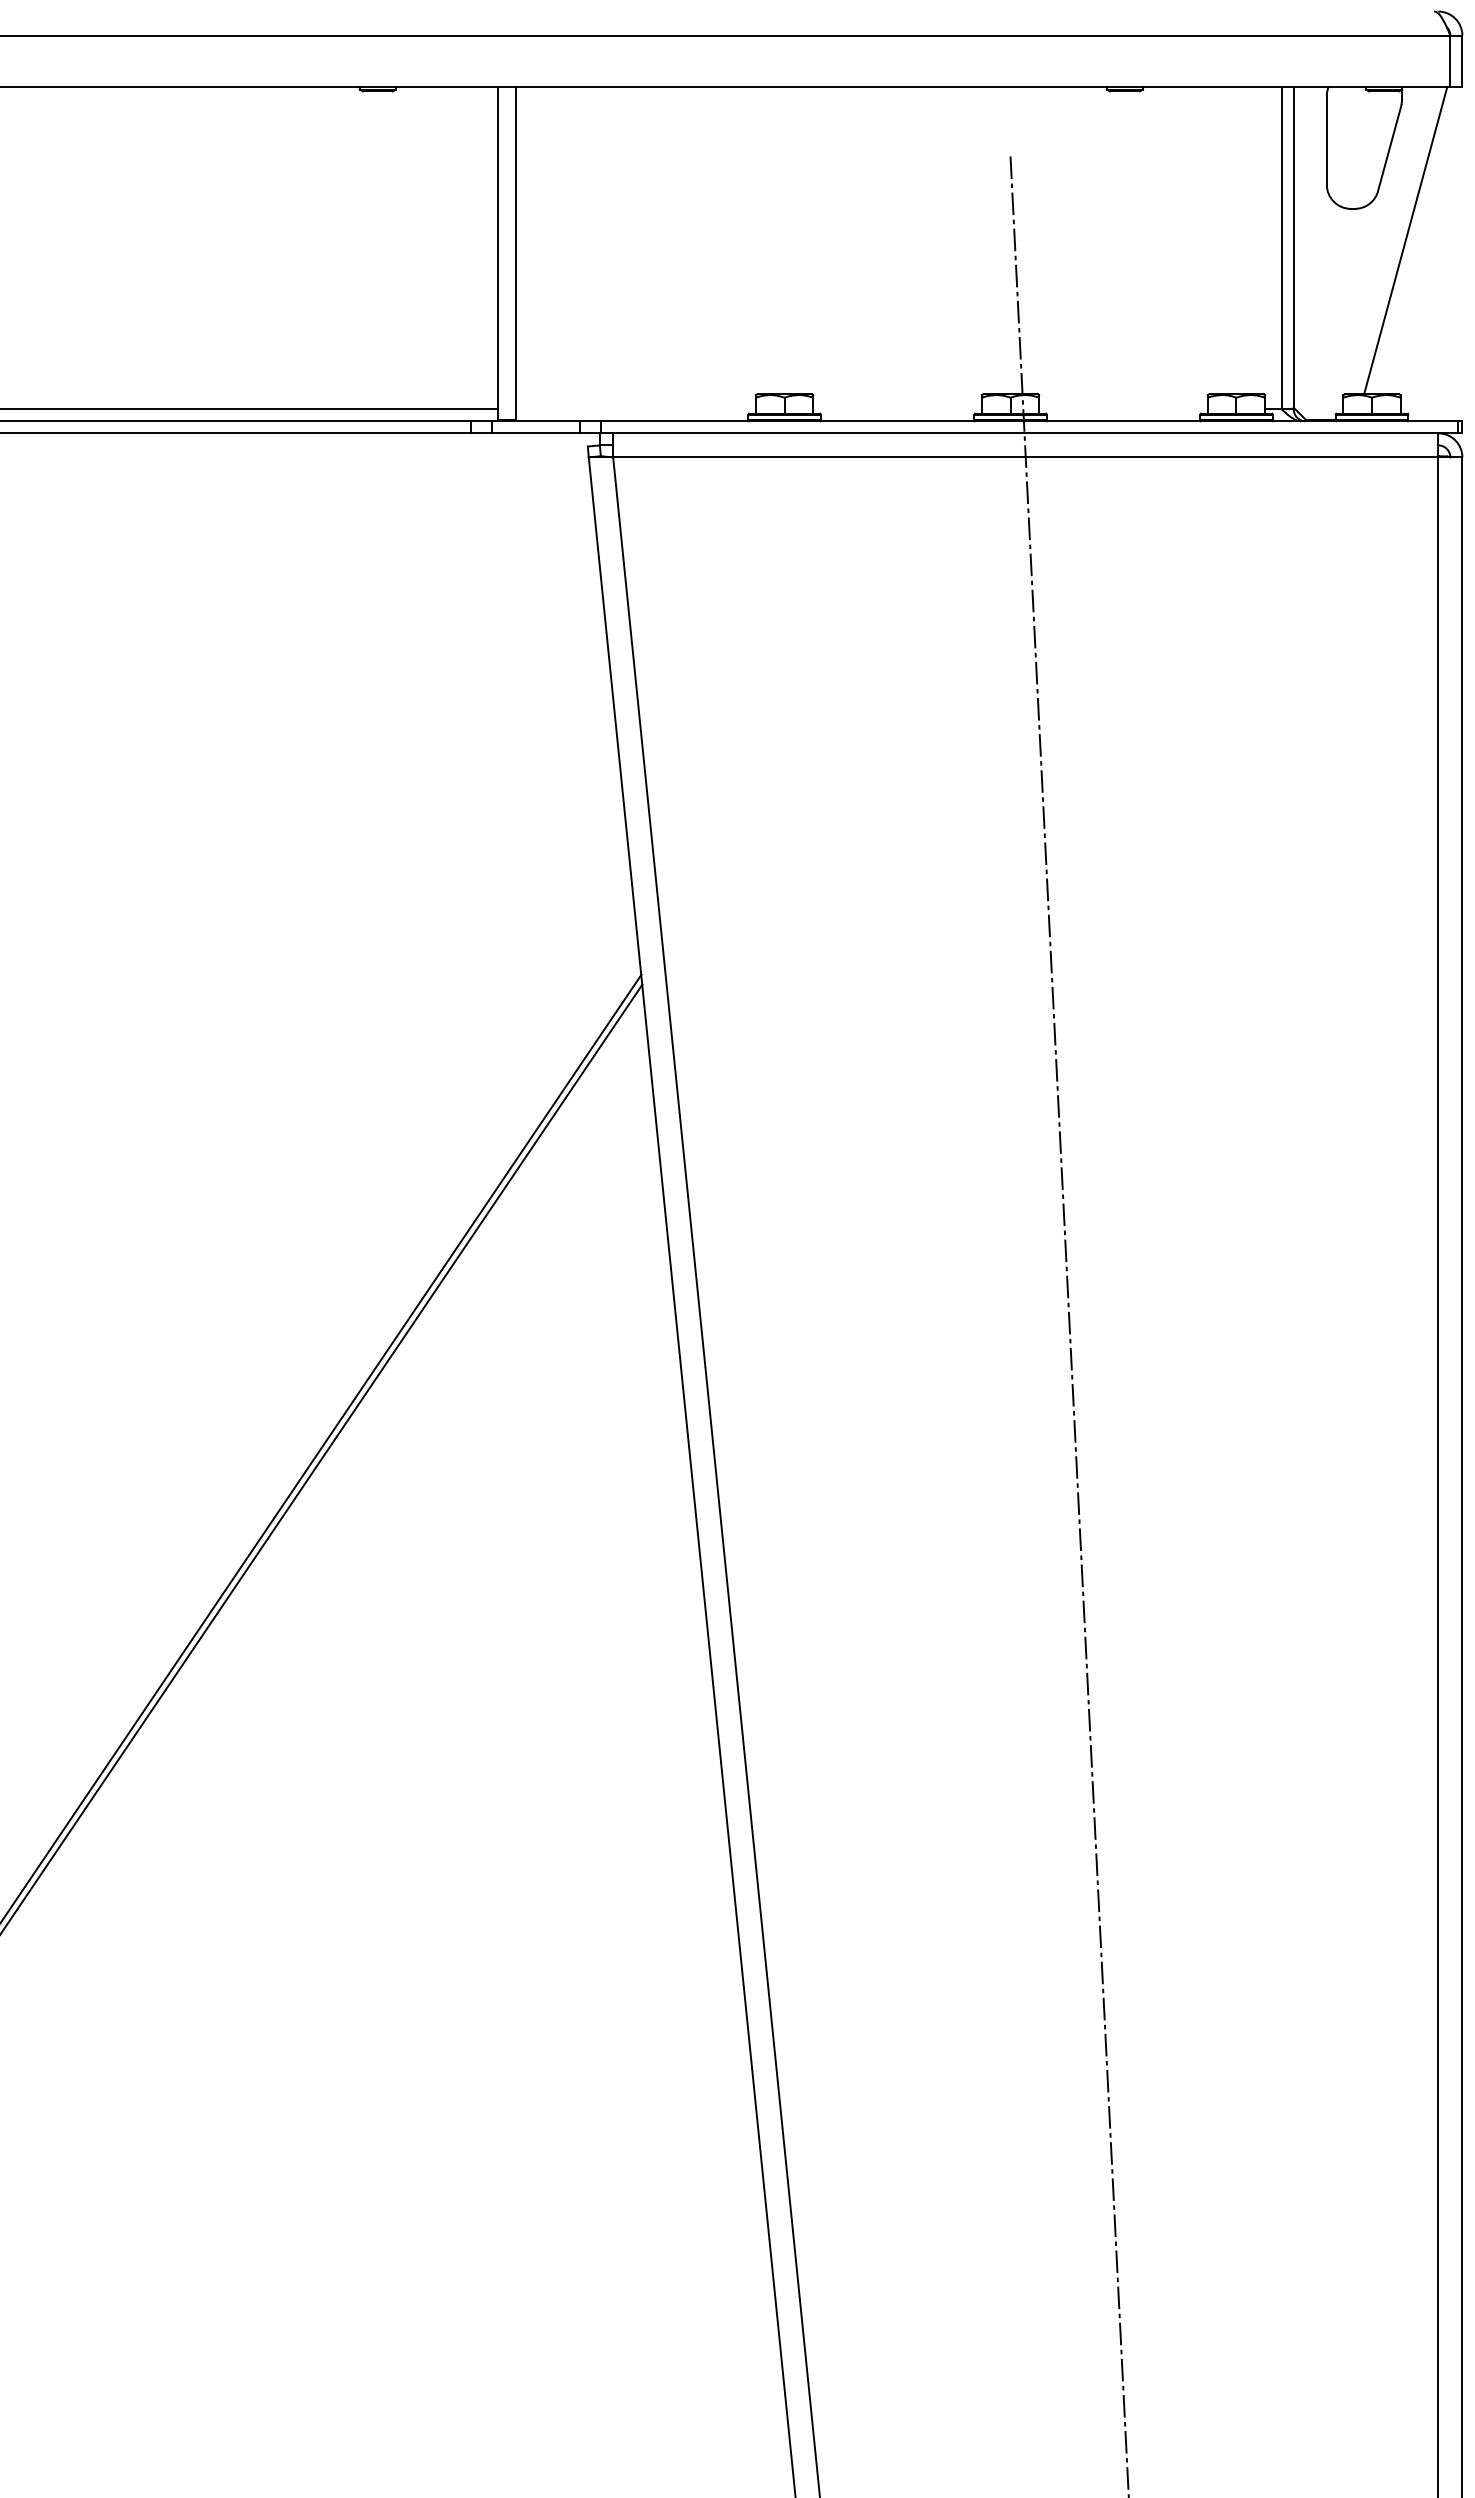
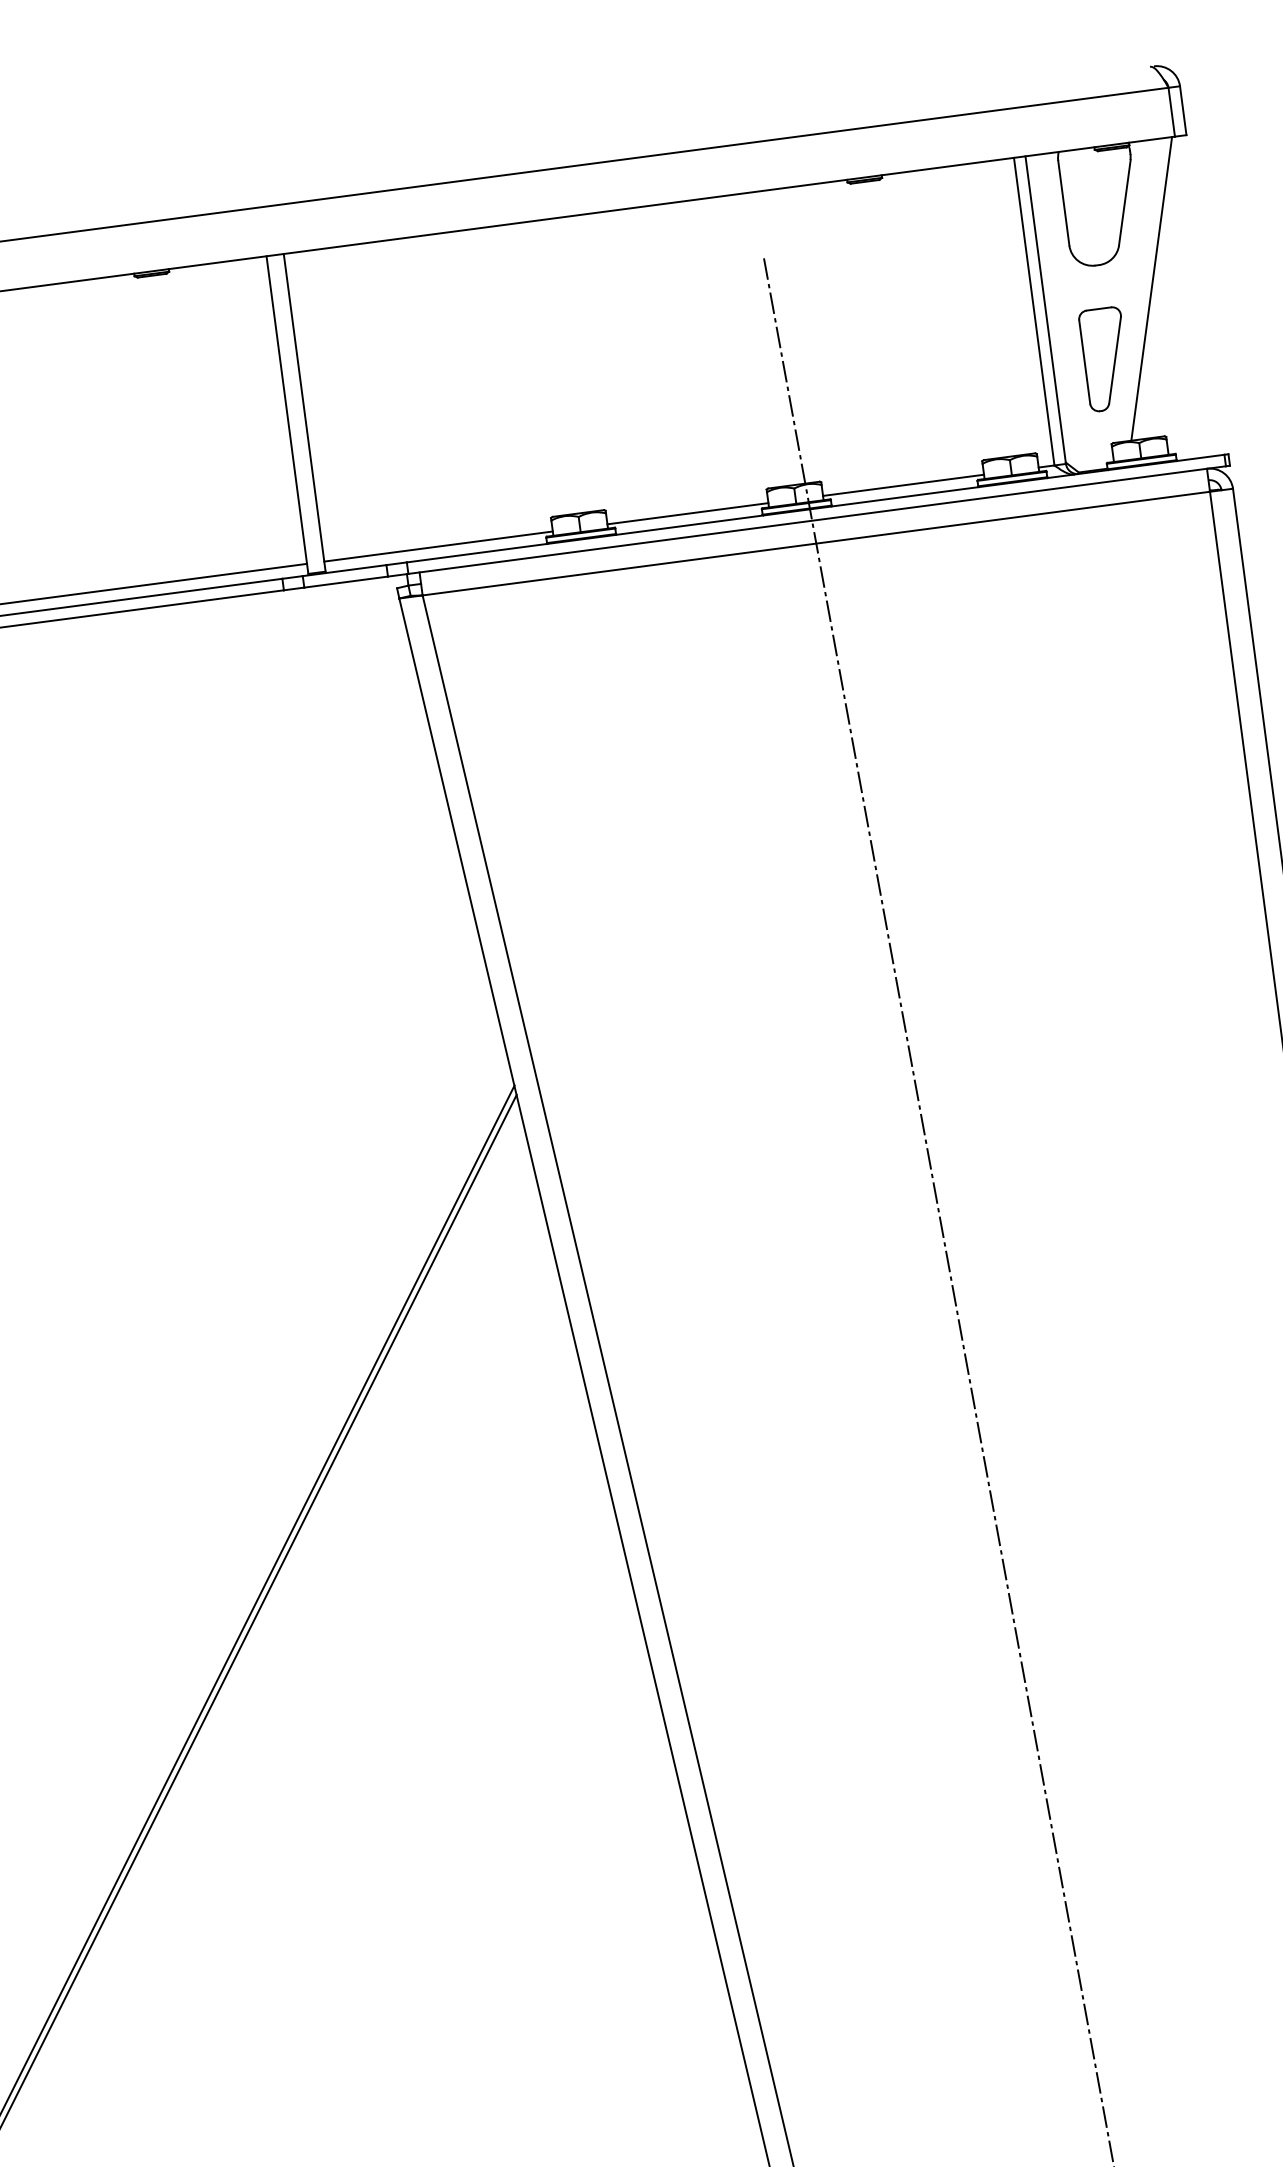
part: (1348, 306) -> (1105, 359), added
line: (635, 409) -> (437, 546), added
line: (897, 409) -> (687, 513), added
line: (1123, 409) -> (903, 485), added

